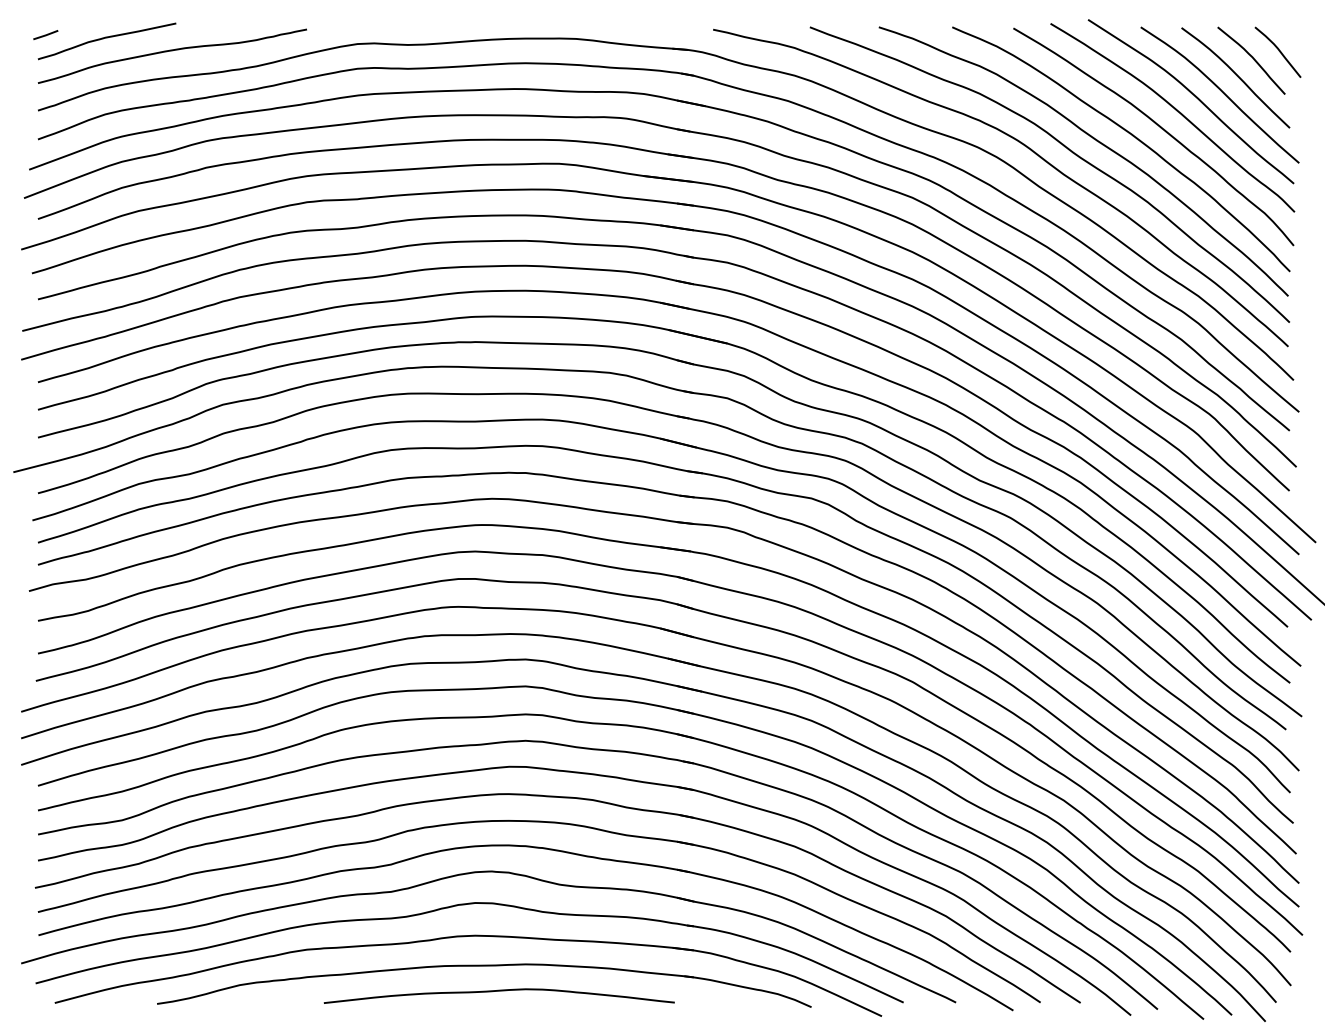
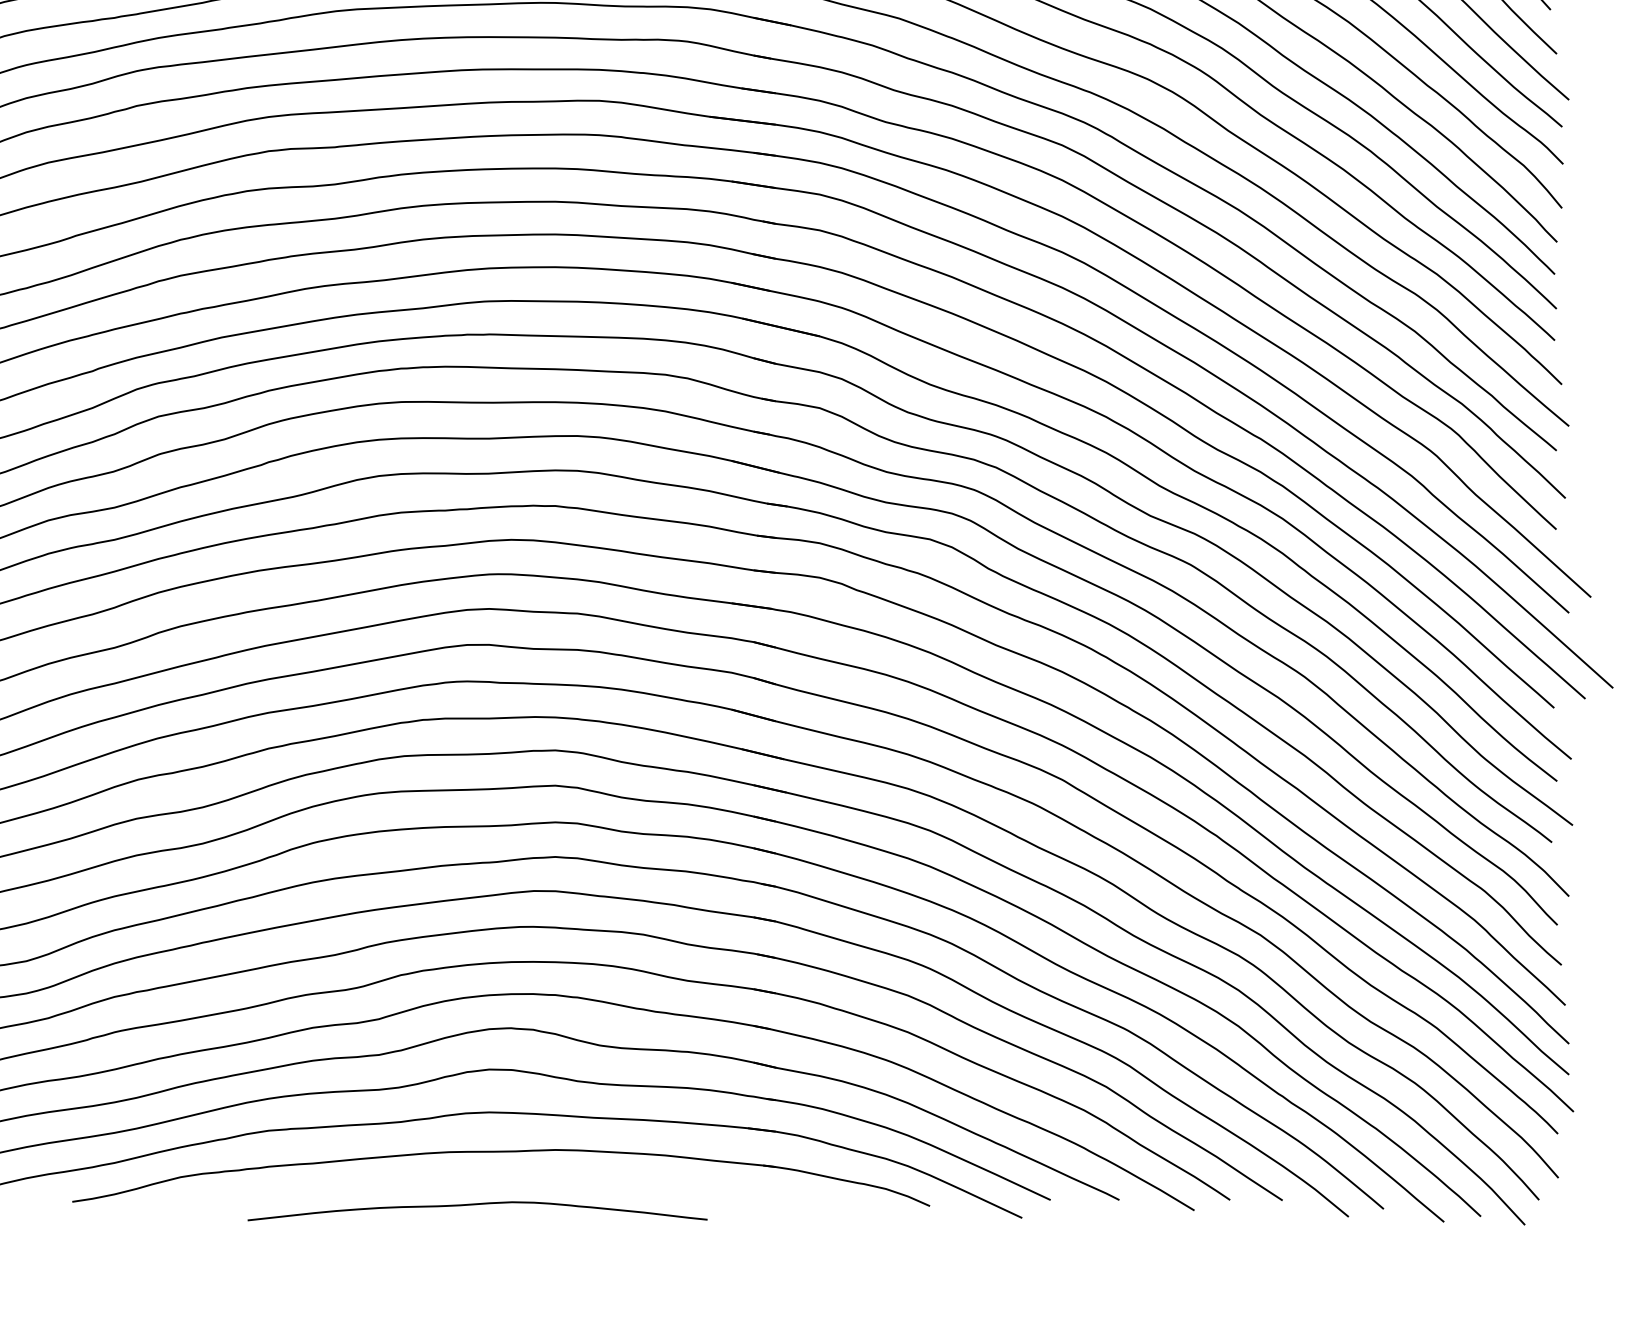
curve: (498, 991) -> (476, 1205), moved

